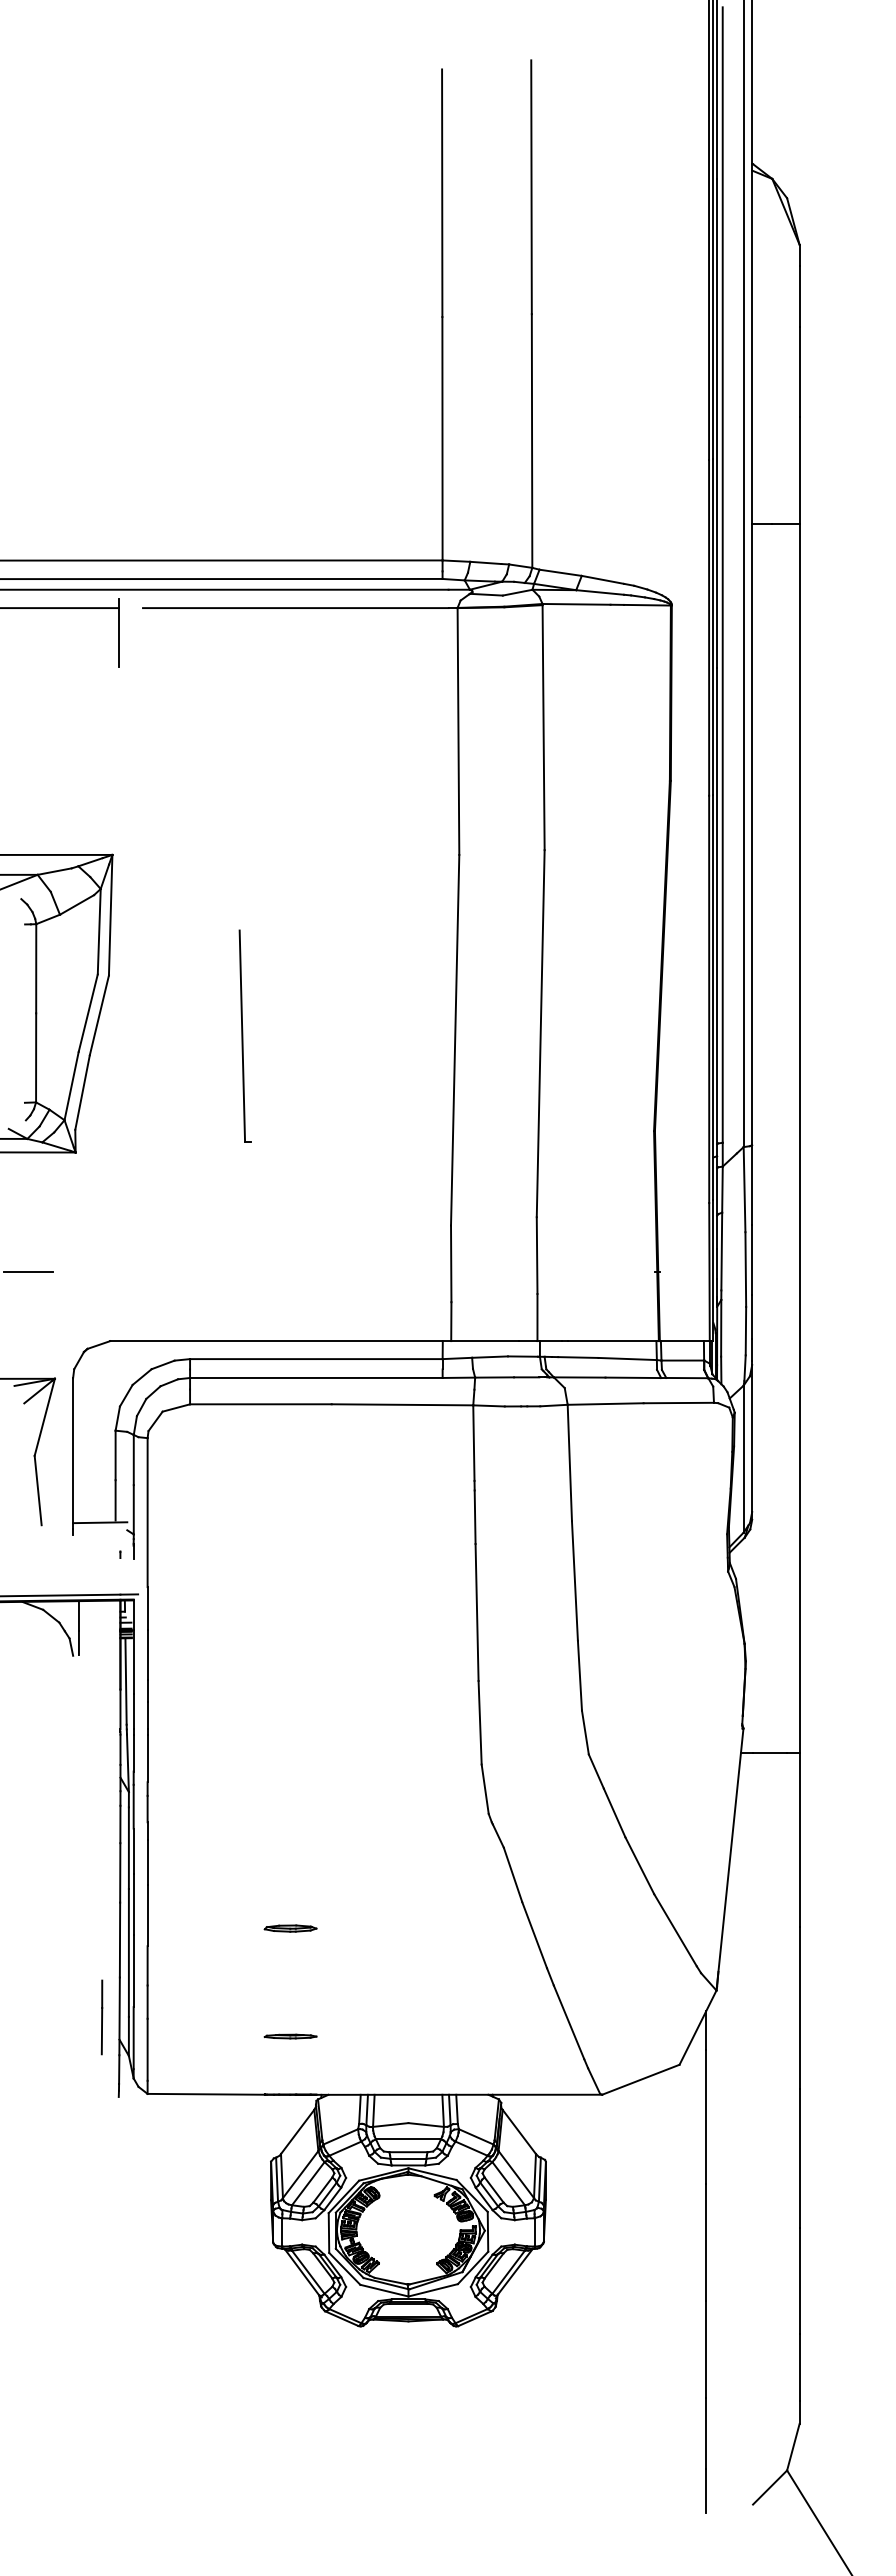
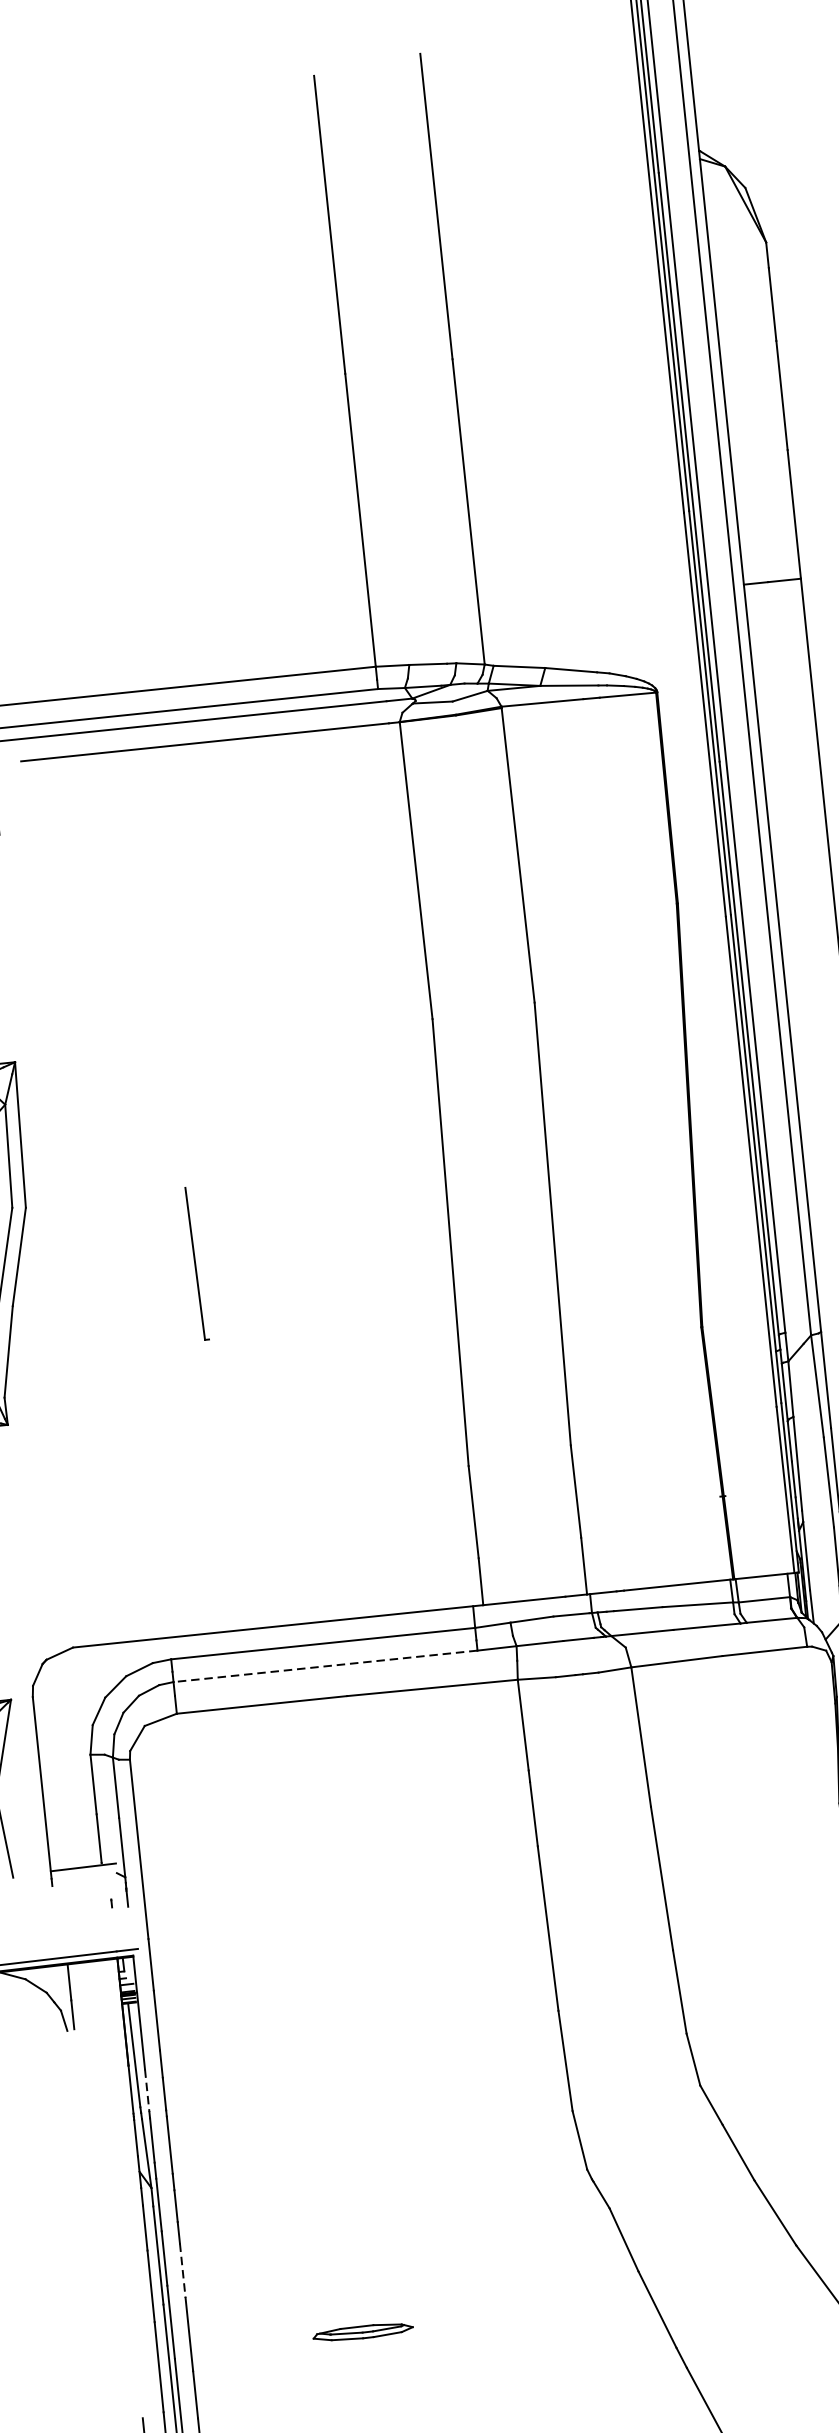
part: (244, 1035) -> (196, 1263), size x0.6
line: (315, 1377) -> (324, 1665), solid -> dashed
line: (133, 1711) -> (146, 2090), solid -> dashed
line: (147, 1862) -> (182, 2270), solid -> dashed
part: (290, 1928) -> (362, 2332), size x1.6

